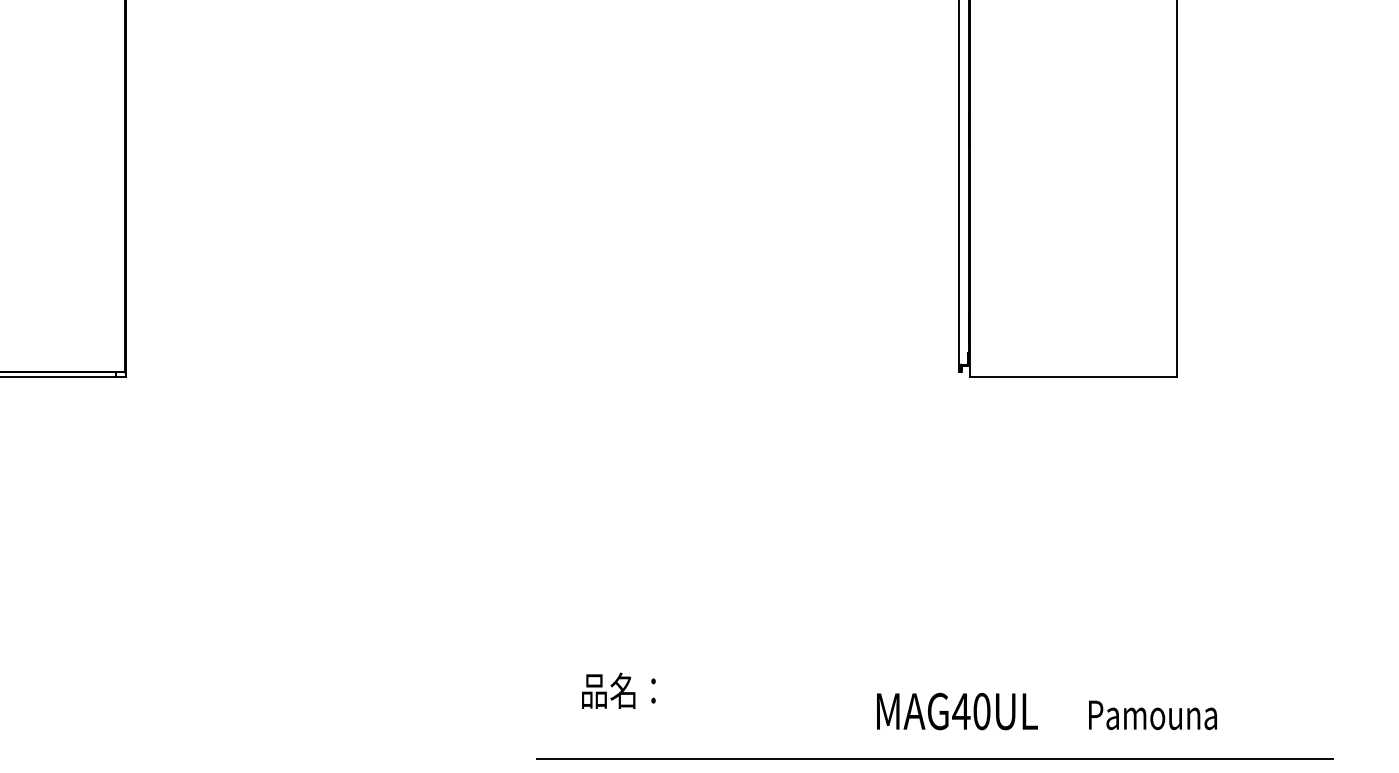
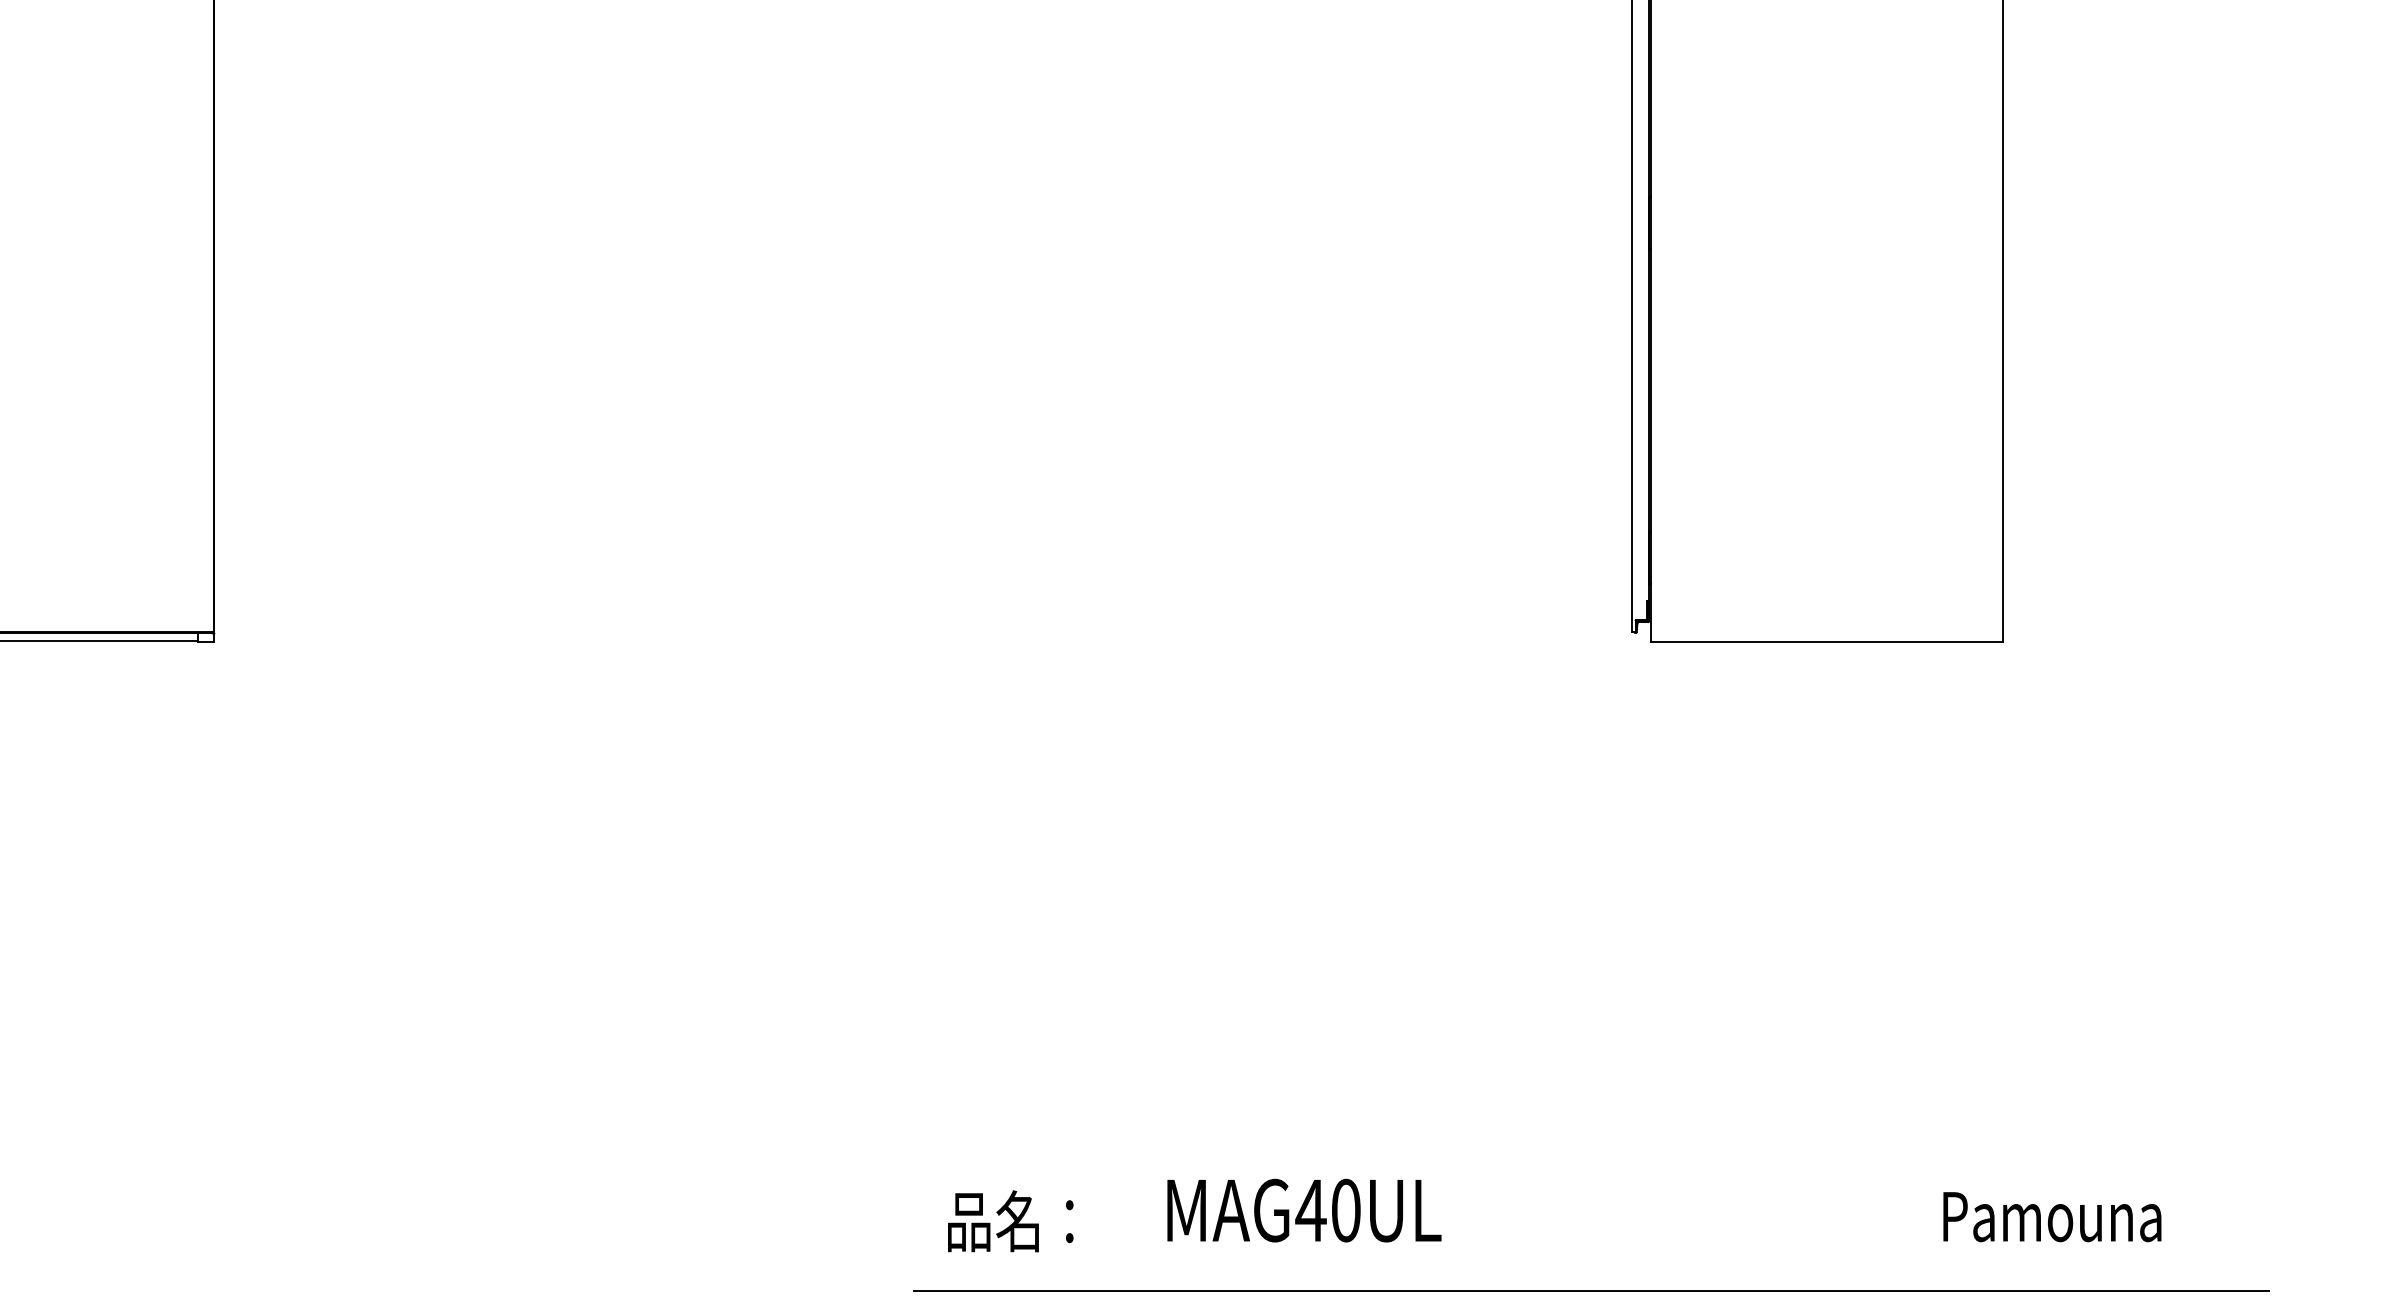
text: (618, 690) -> (1010, 1220), moved
text: (957, 711) -> (1304, 1210), moved
text: (1152, 715) -> (2051, 1217), moved

